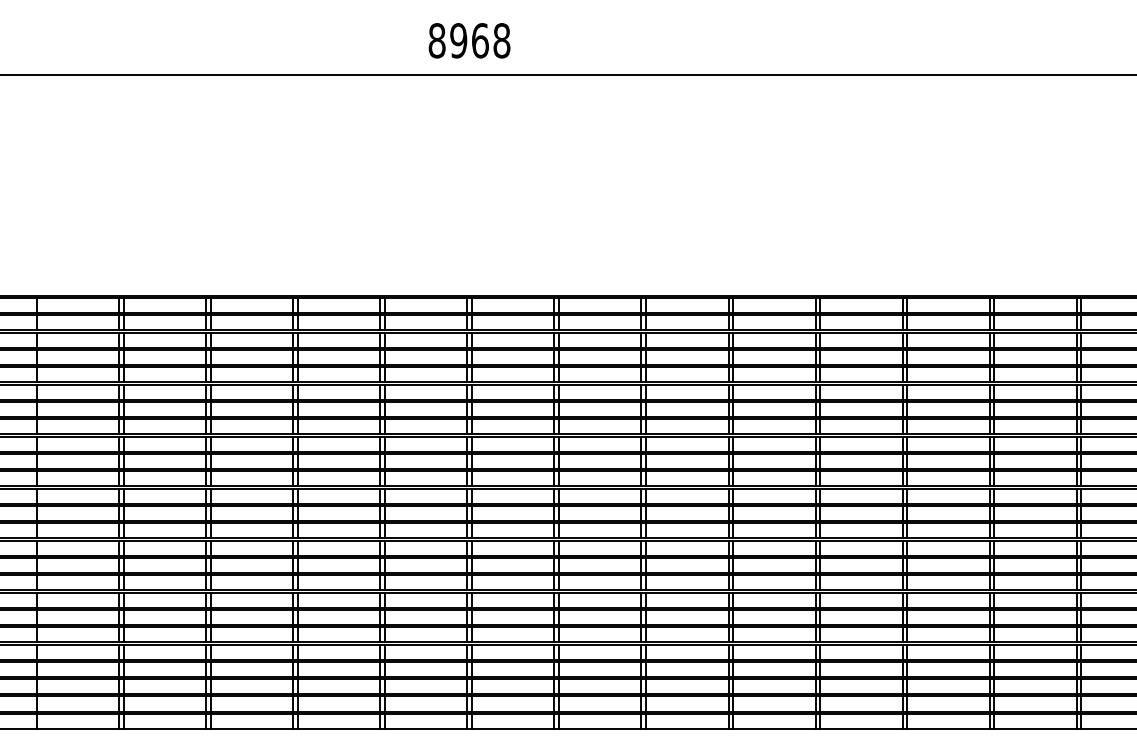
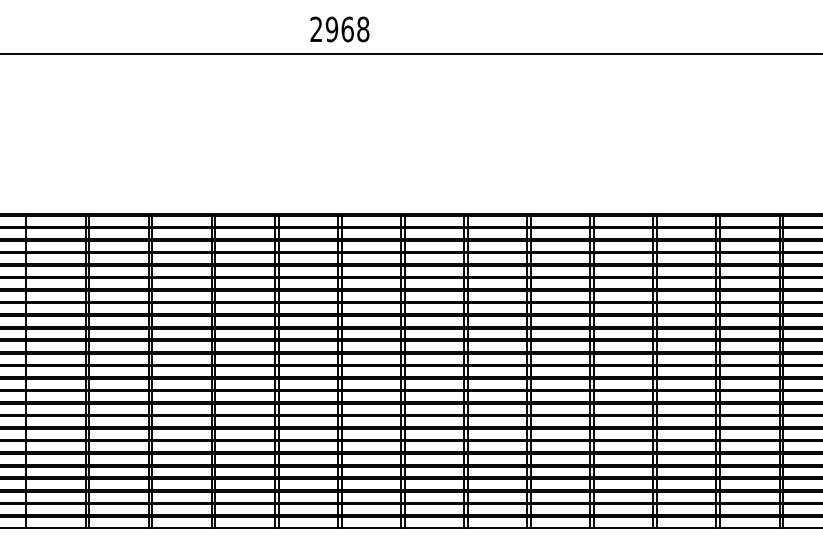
text: (437, 40) -> (316, 29), 8968 -> 2968

